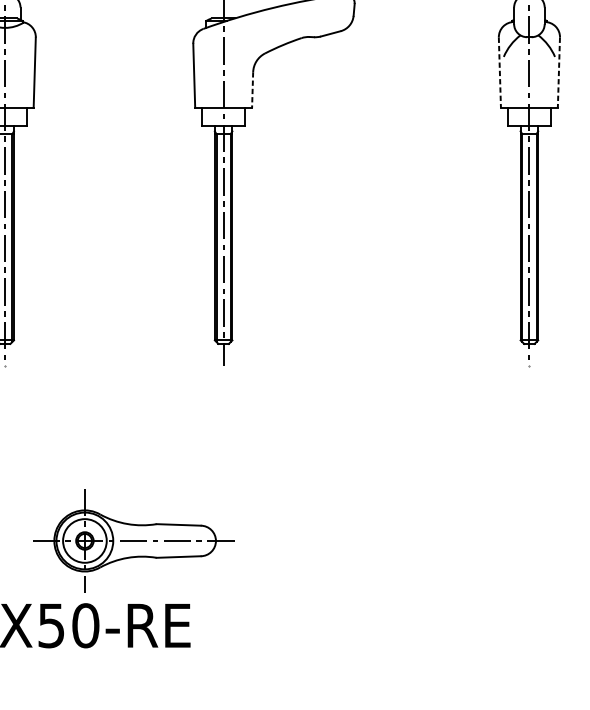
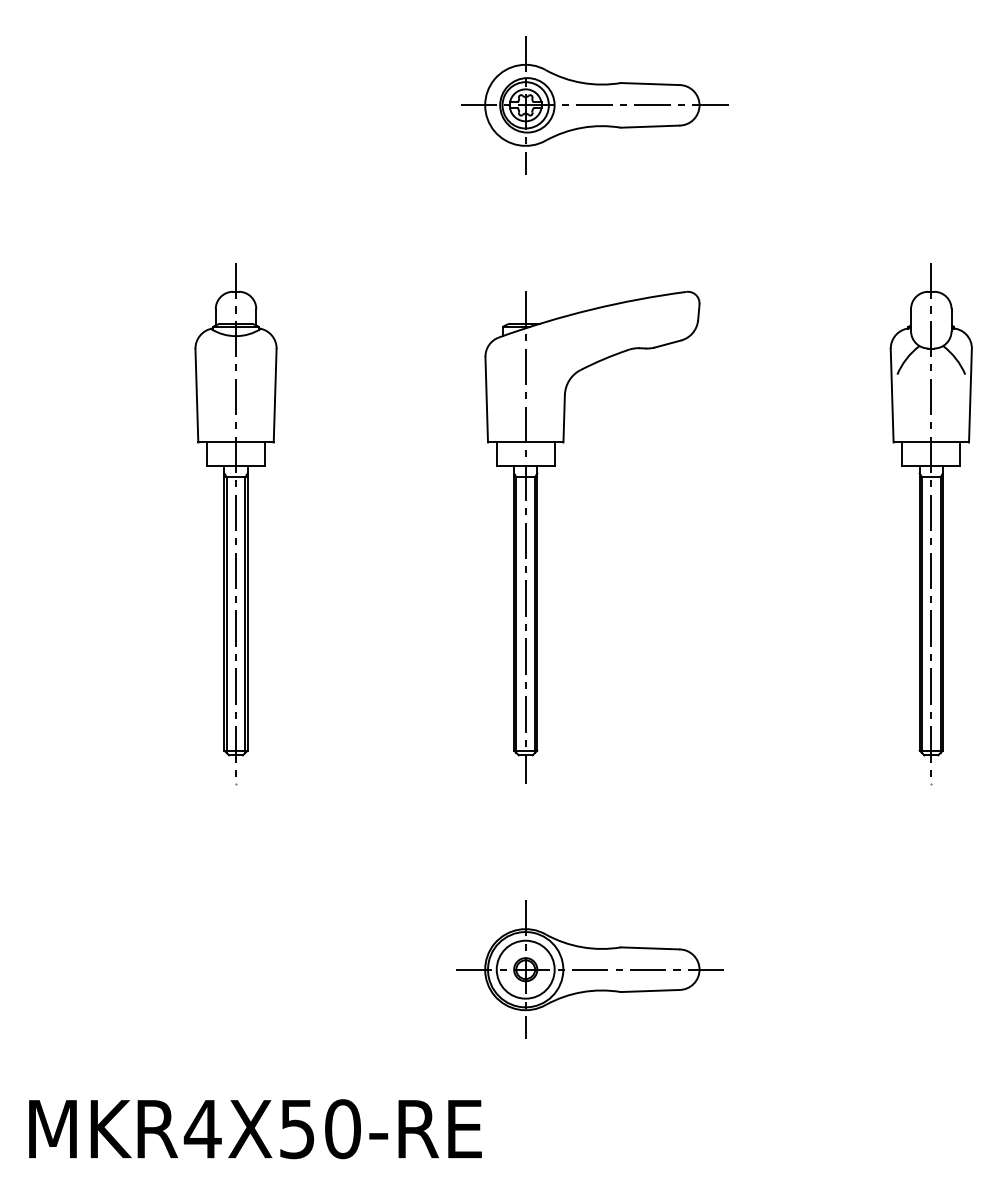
line: (500, 72) -> (892, 395), dashed -> solid
line: (558, 72) -> (970, 395), dashed -> solid
line: (252, 89) -> (564, 418), dashed -> solid
part: (133, 540) -> (589, 969), moved

